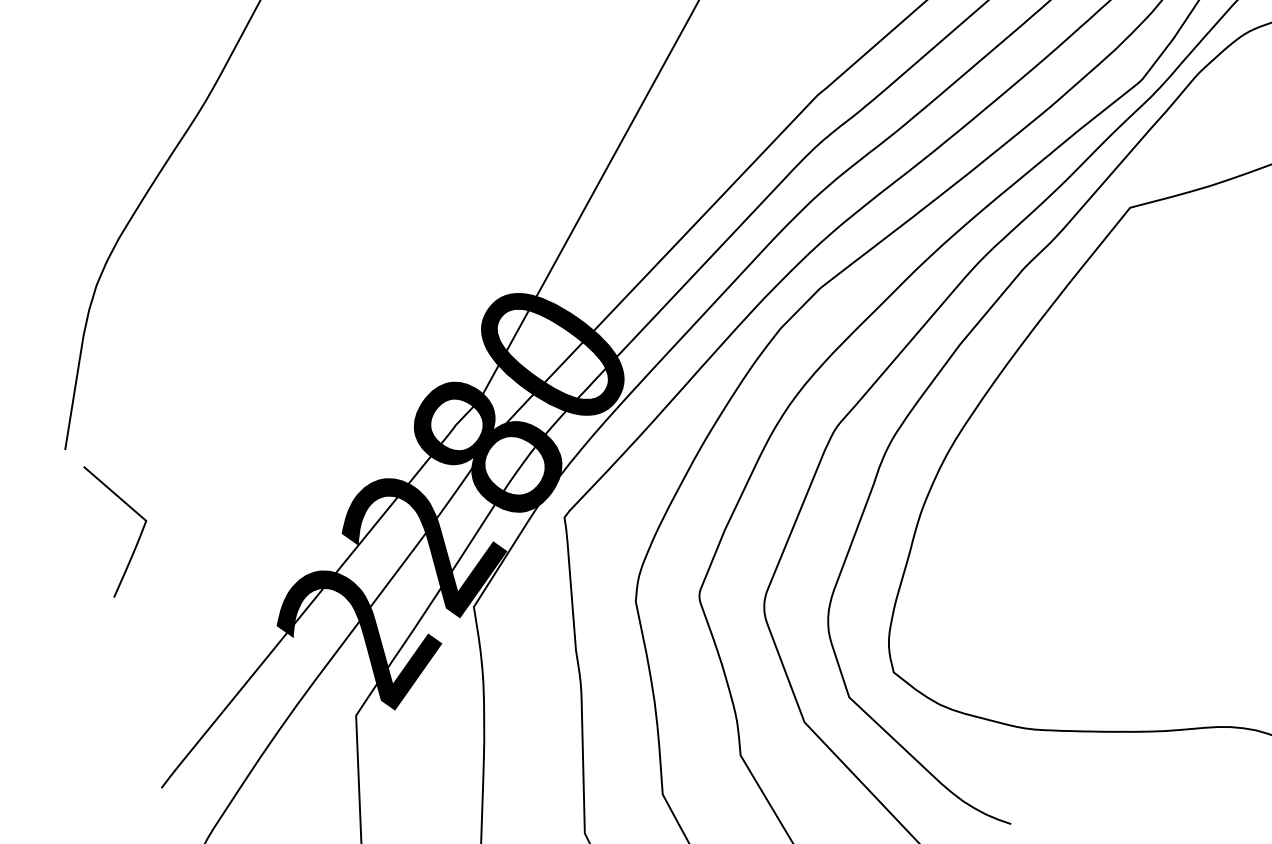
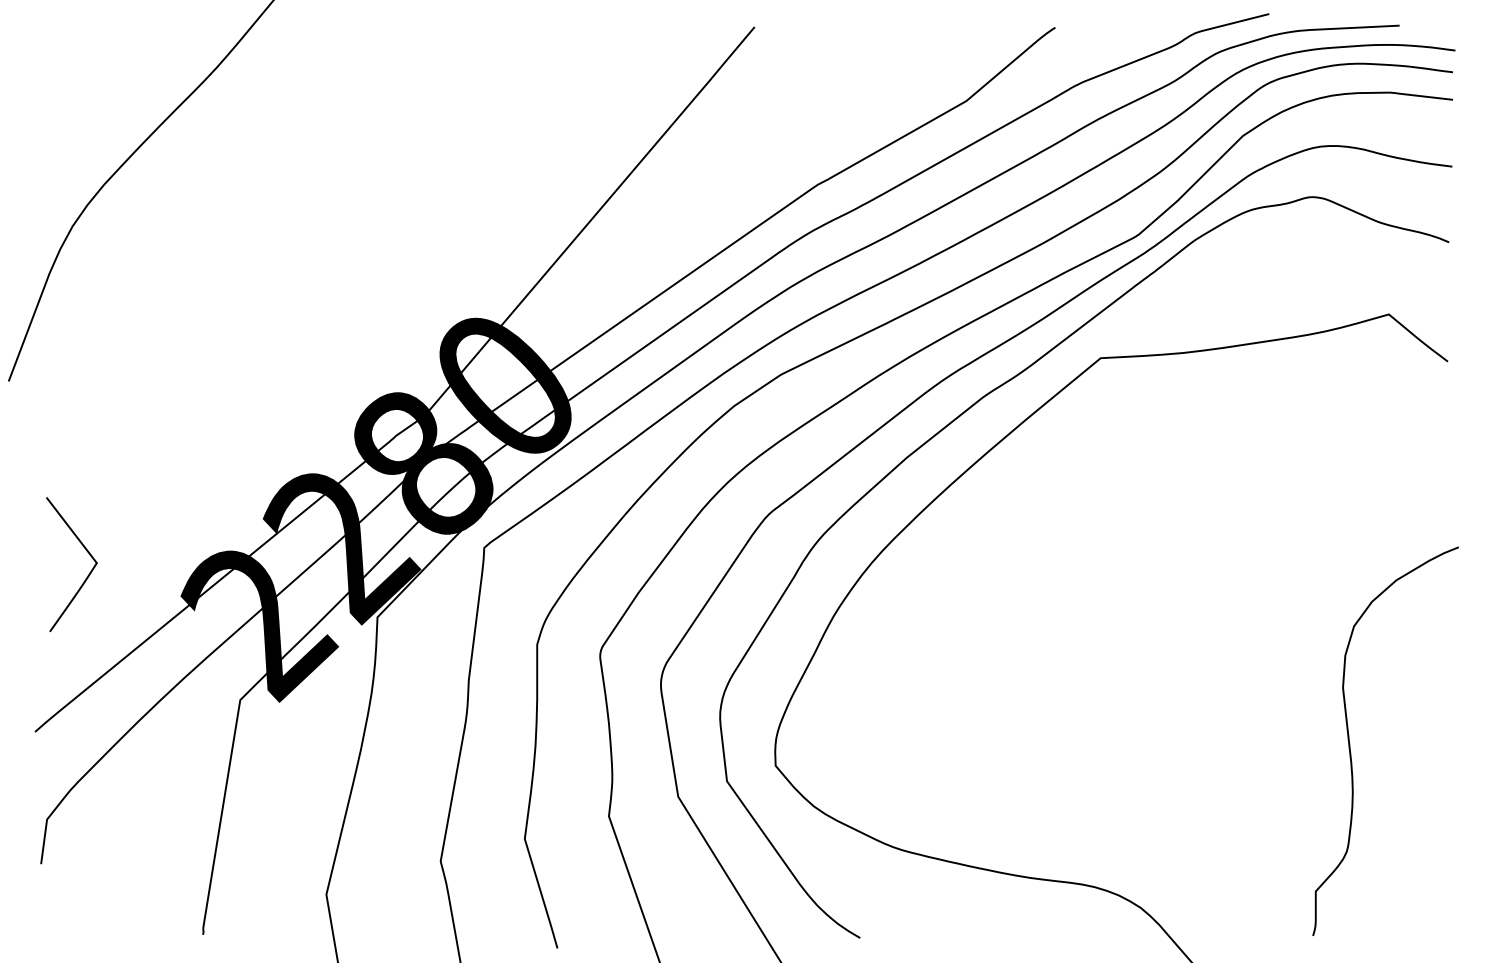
curve: (139, 534) -> (87, 575), moved

